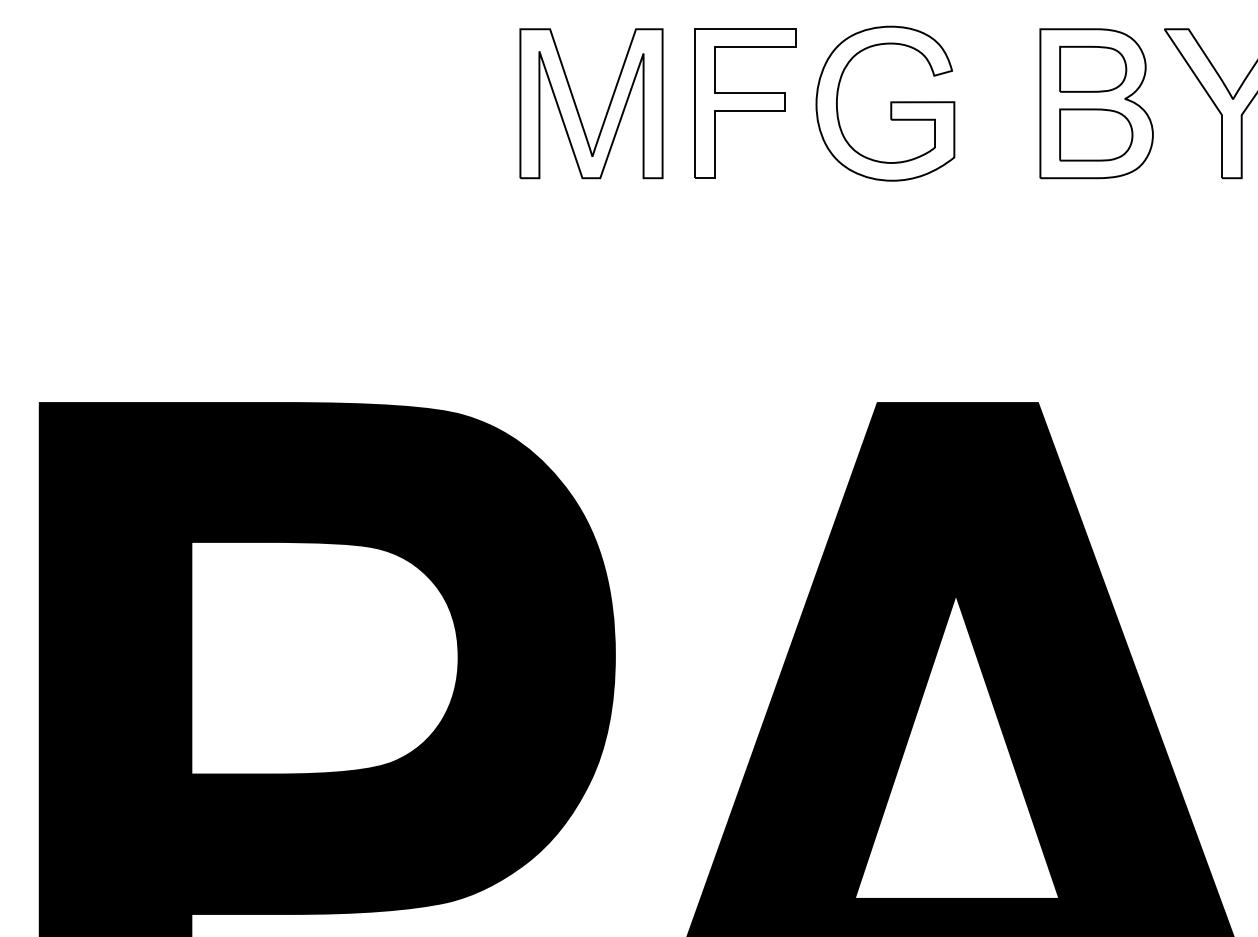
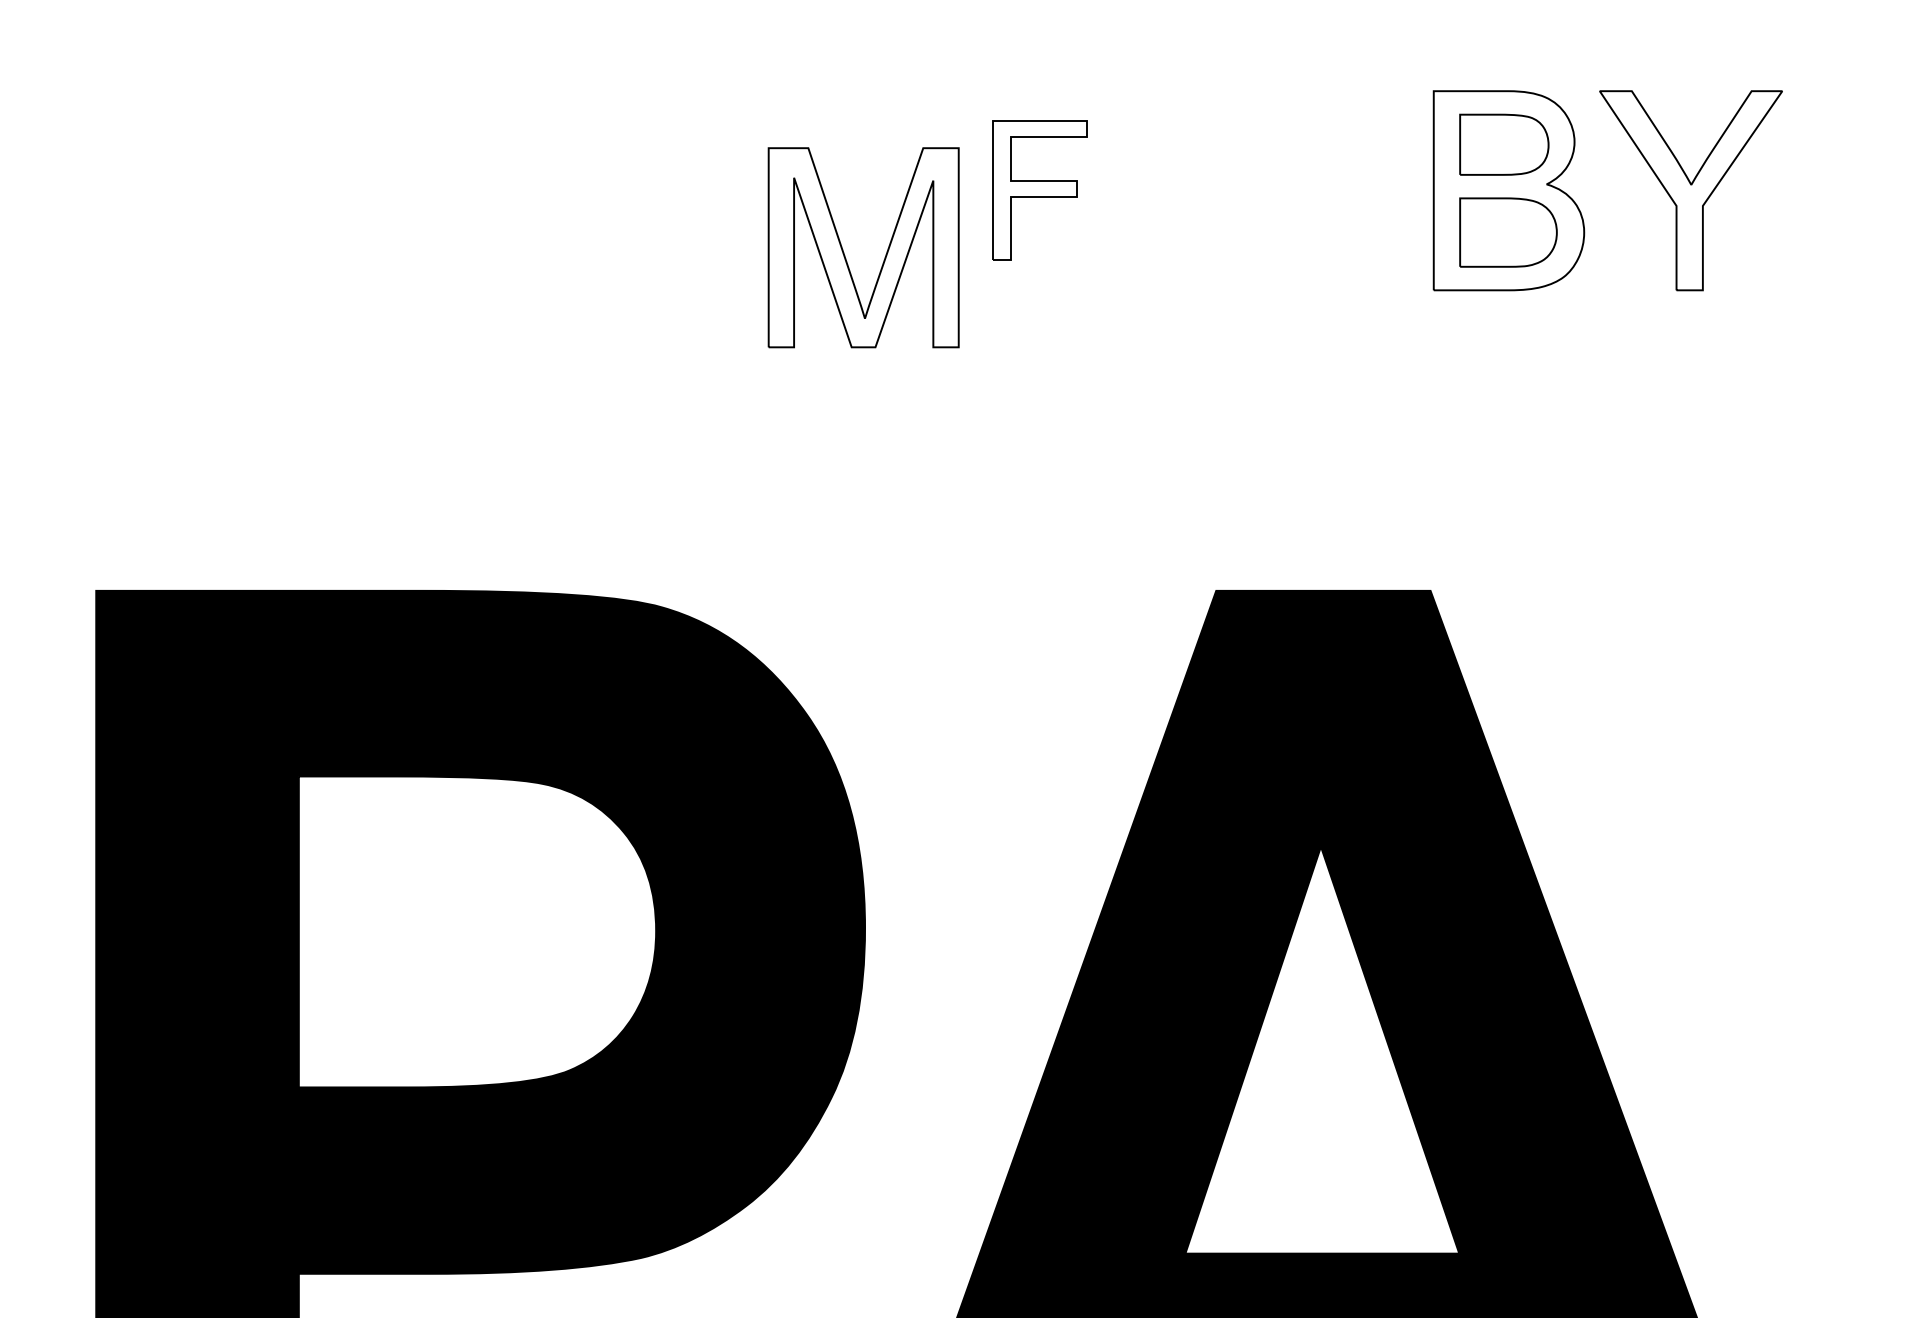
part: (745, 103) -> (1039, 190), size x0.7
part: (890, 103) -> (1233, 190), removed
part: (577, 107) -> (844, 252), moved

